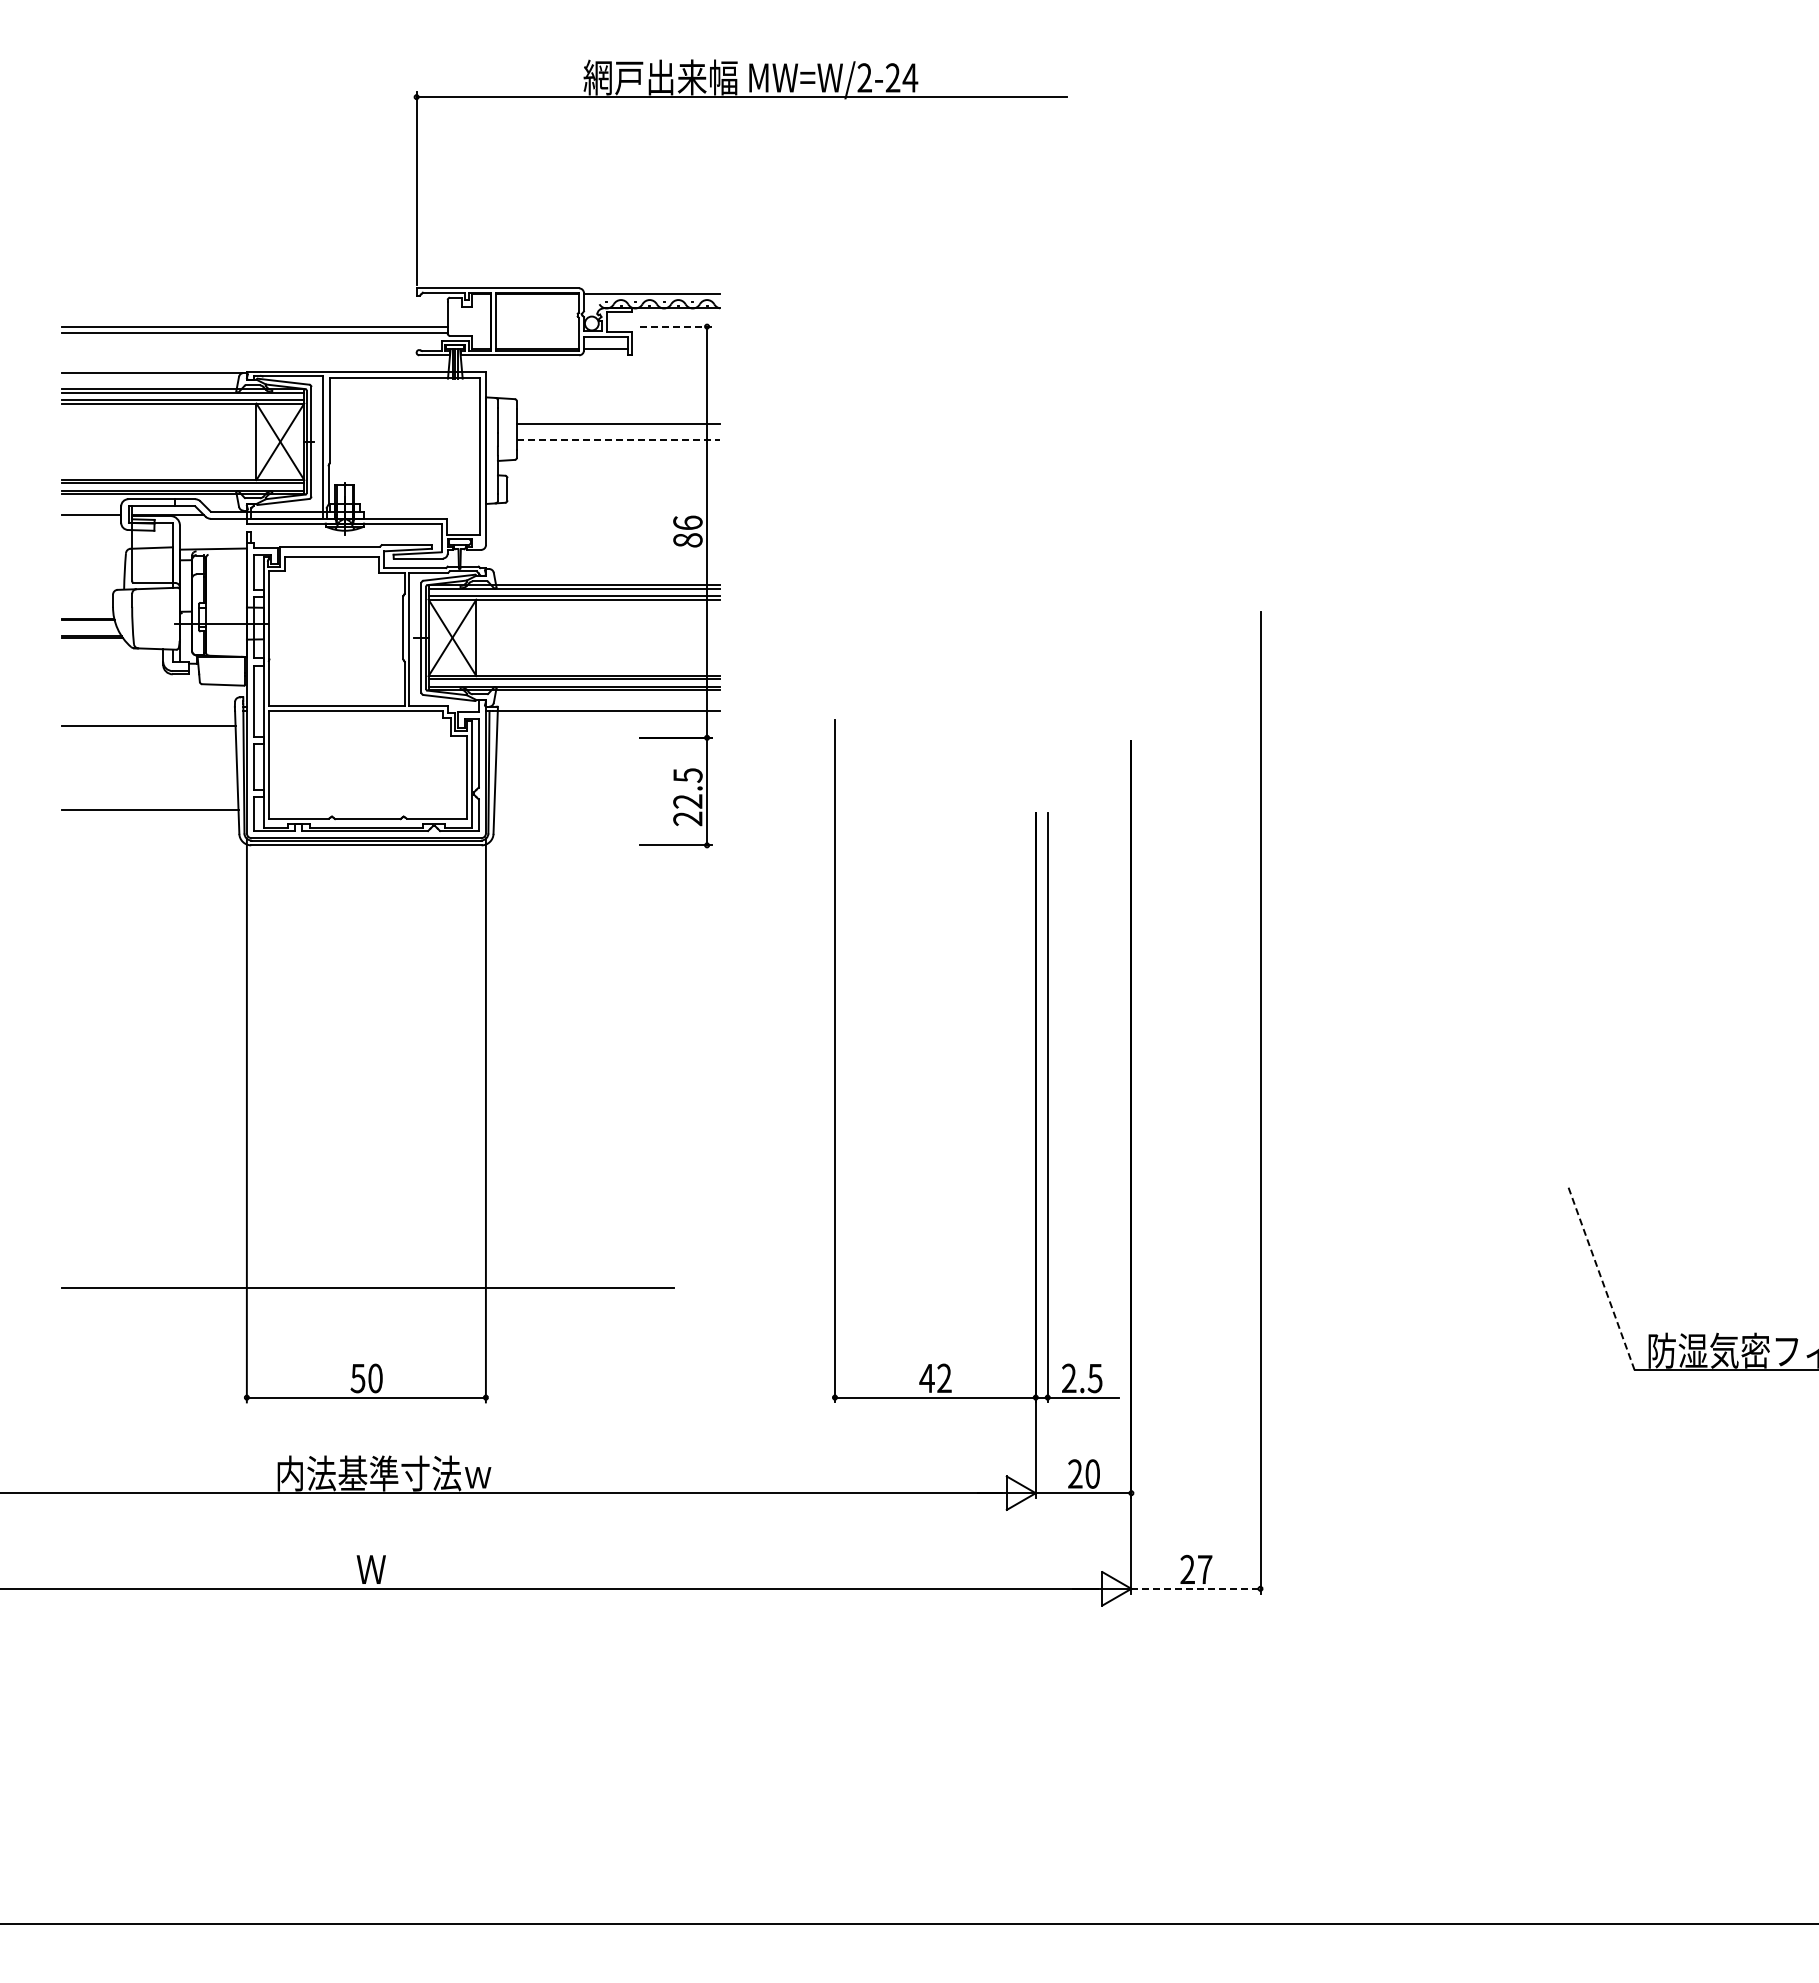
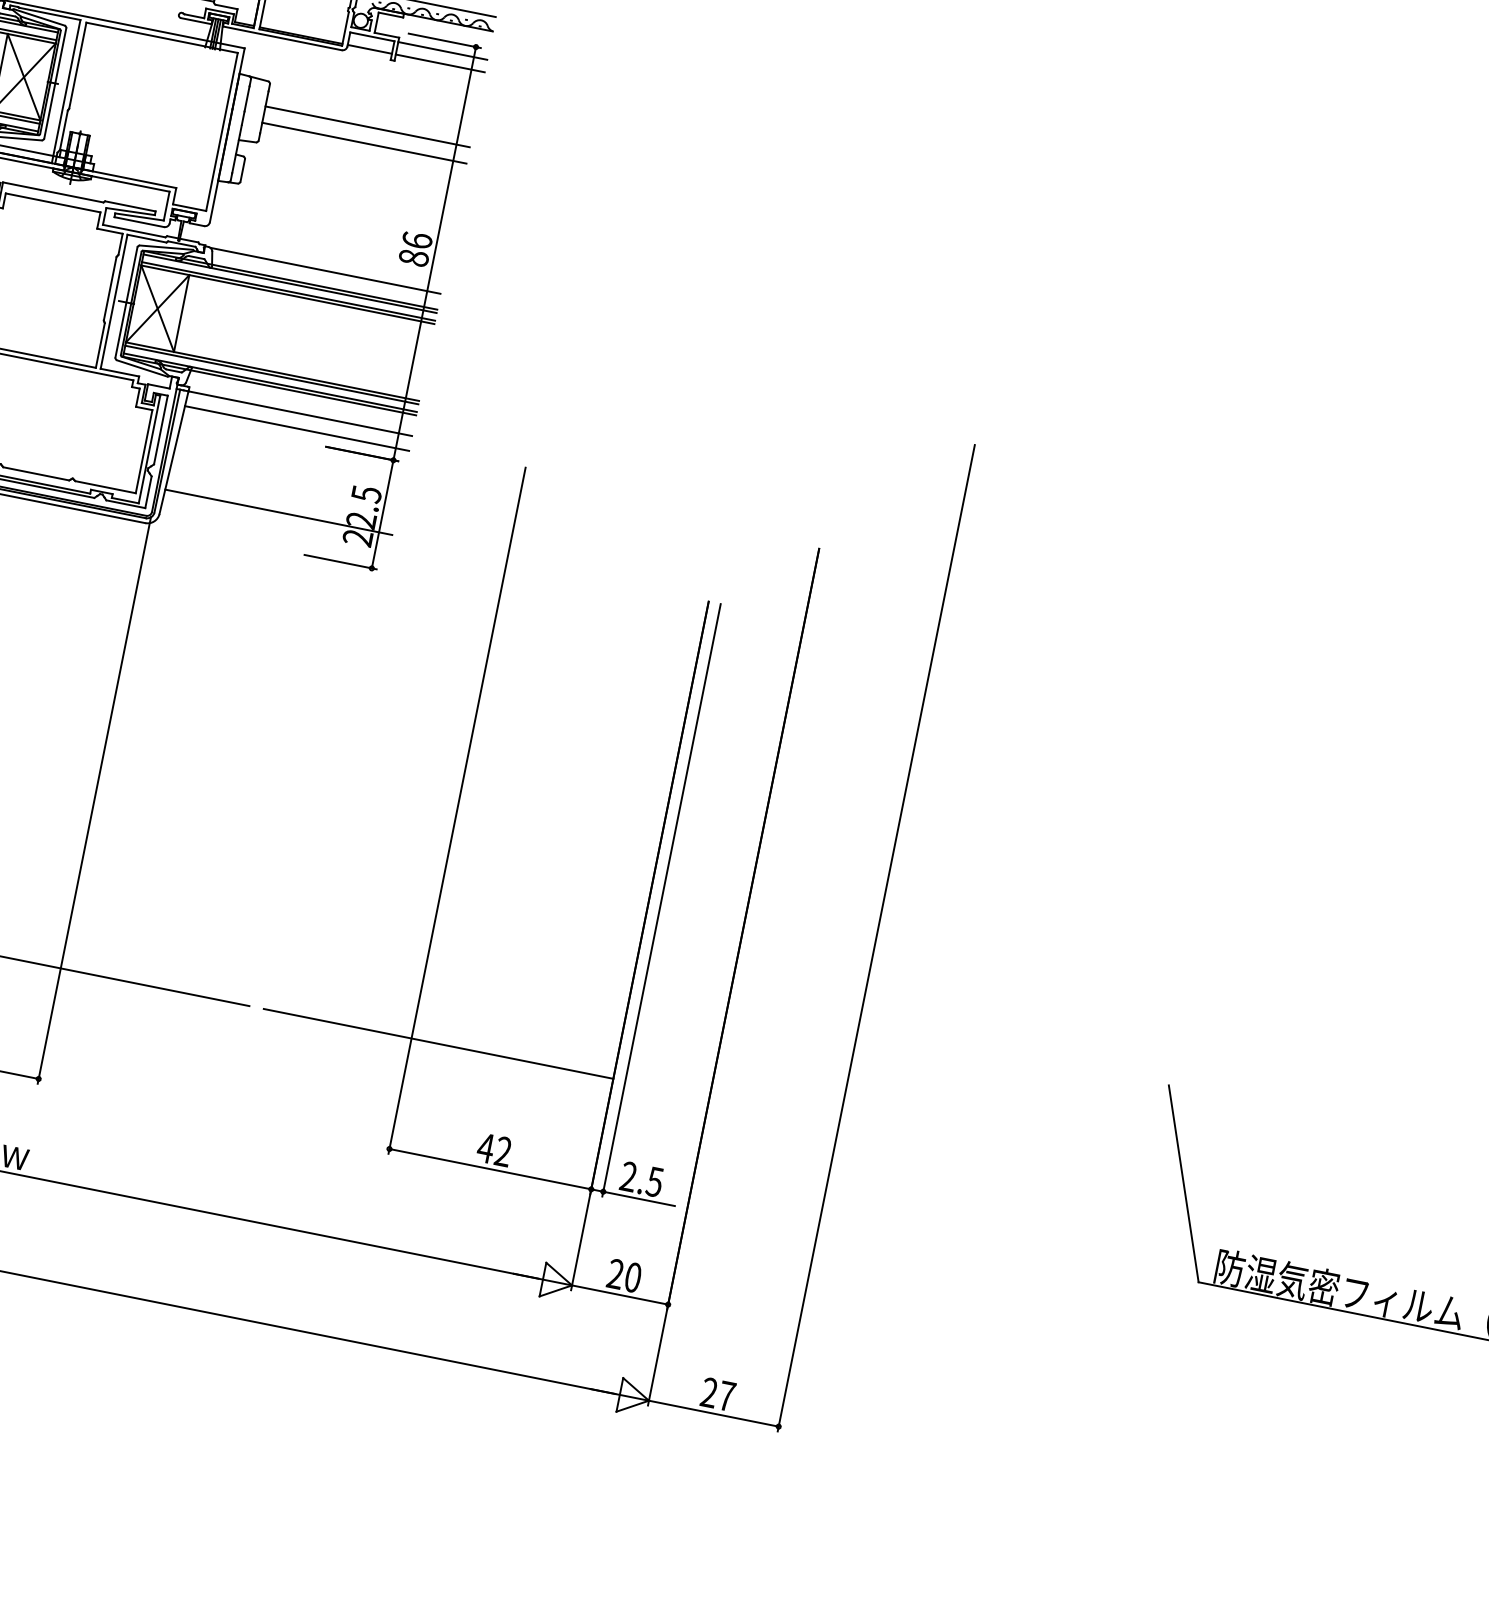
line: (676, 326) -> (445, 40), dashed -> solid
line: (675, 336) -> (442, 50), added
line: (675, 349) -> (439, 63), added
line: (618, 439) -> (364, 142), dashed -> solid
line: (605, 569) -> (325, 270), added
line: (608, 725) -> (296, 428), added
line: (607, 809) -> (278, 512), added
line: (1601, 1279) -> (1183, 1184), dashed -> solid
line: (861, 1287) -> (438, 1043), added
line: (1195, 1588) -> (713, 1413), dashed -> solid

